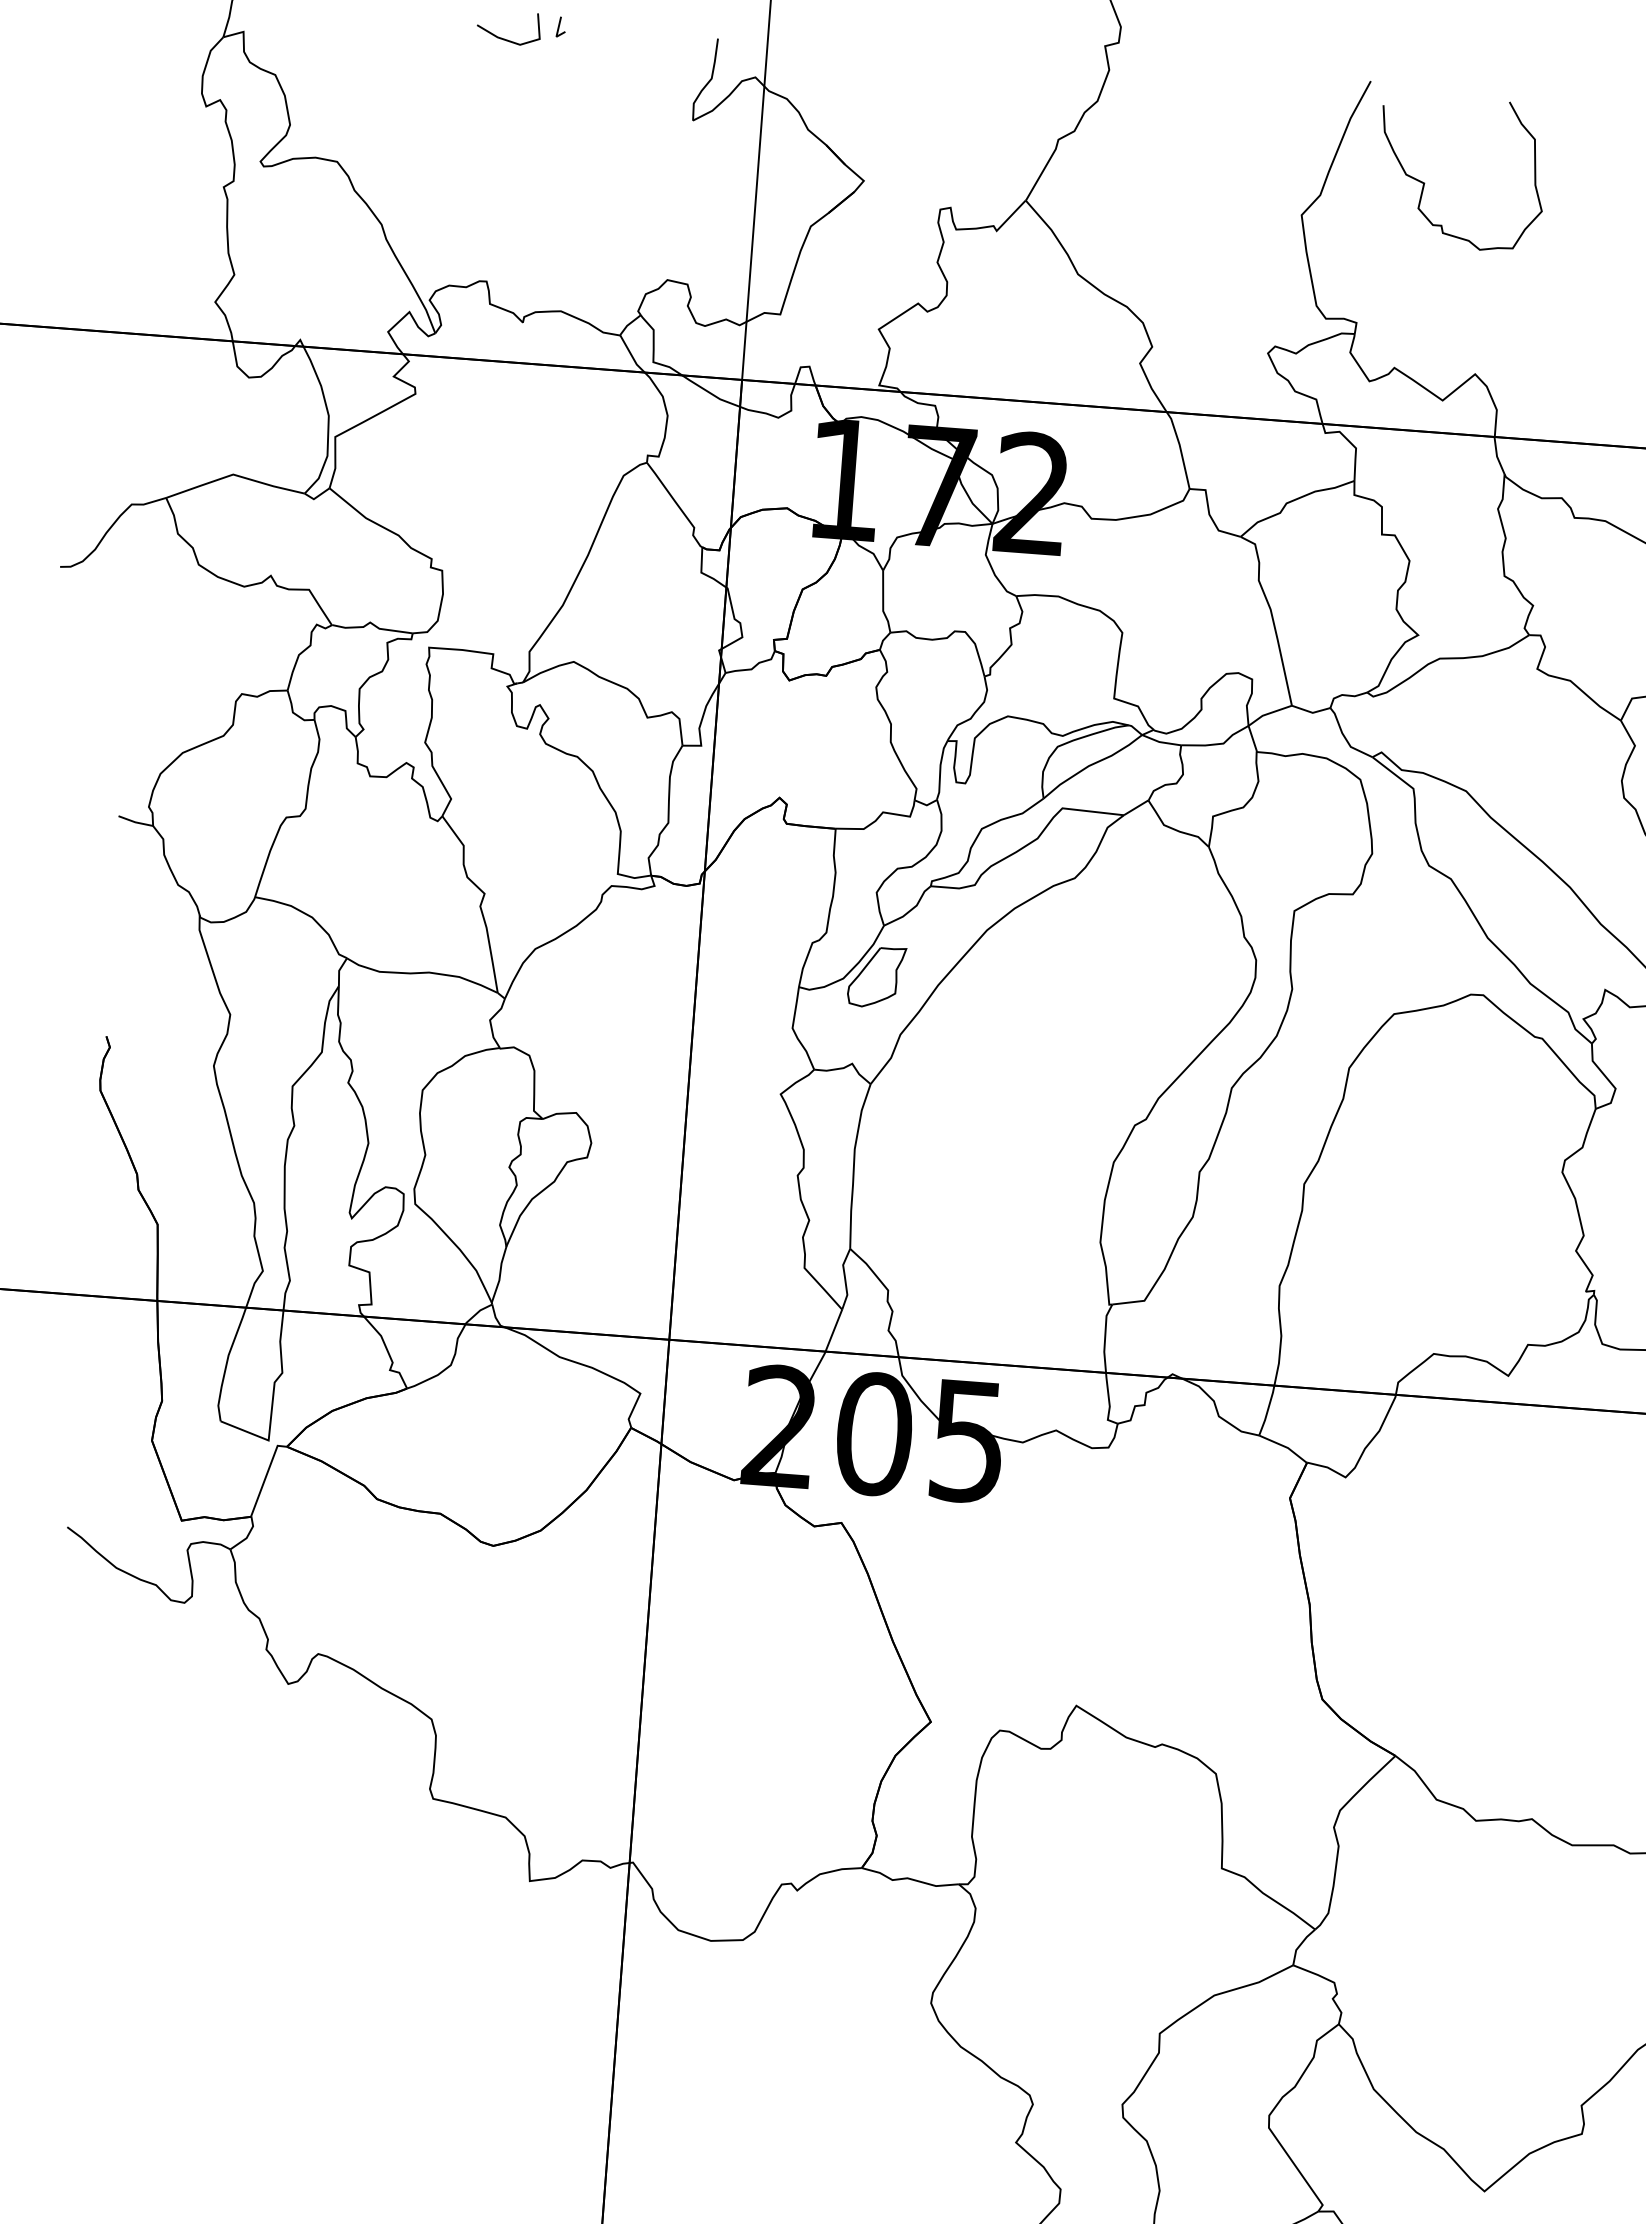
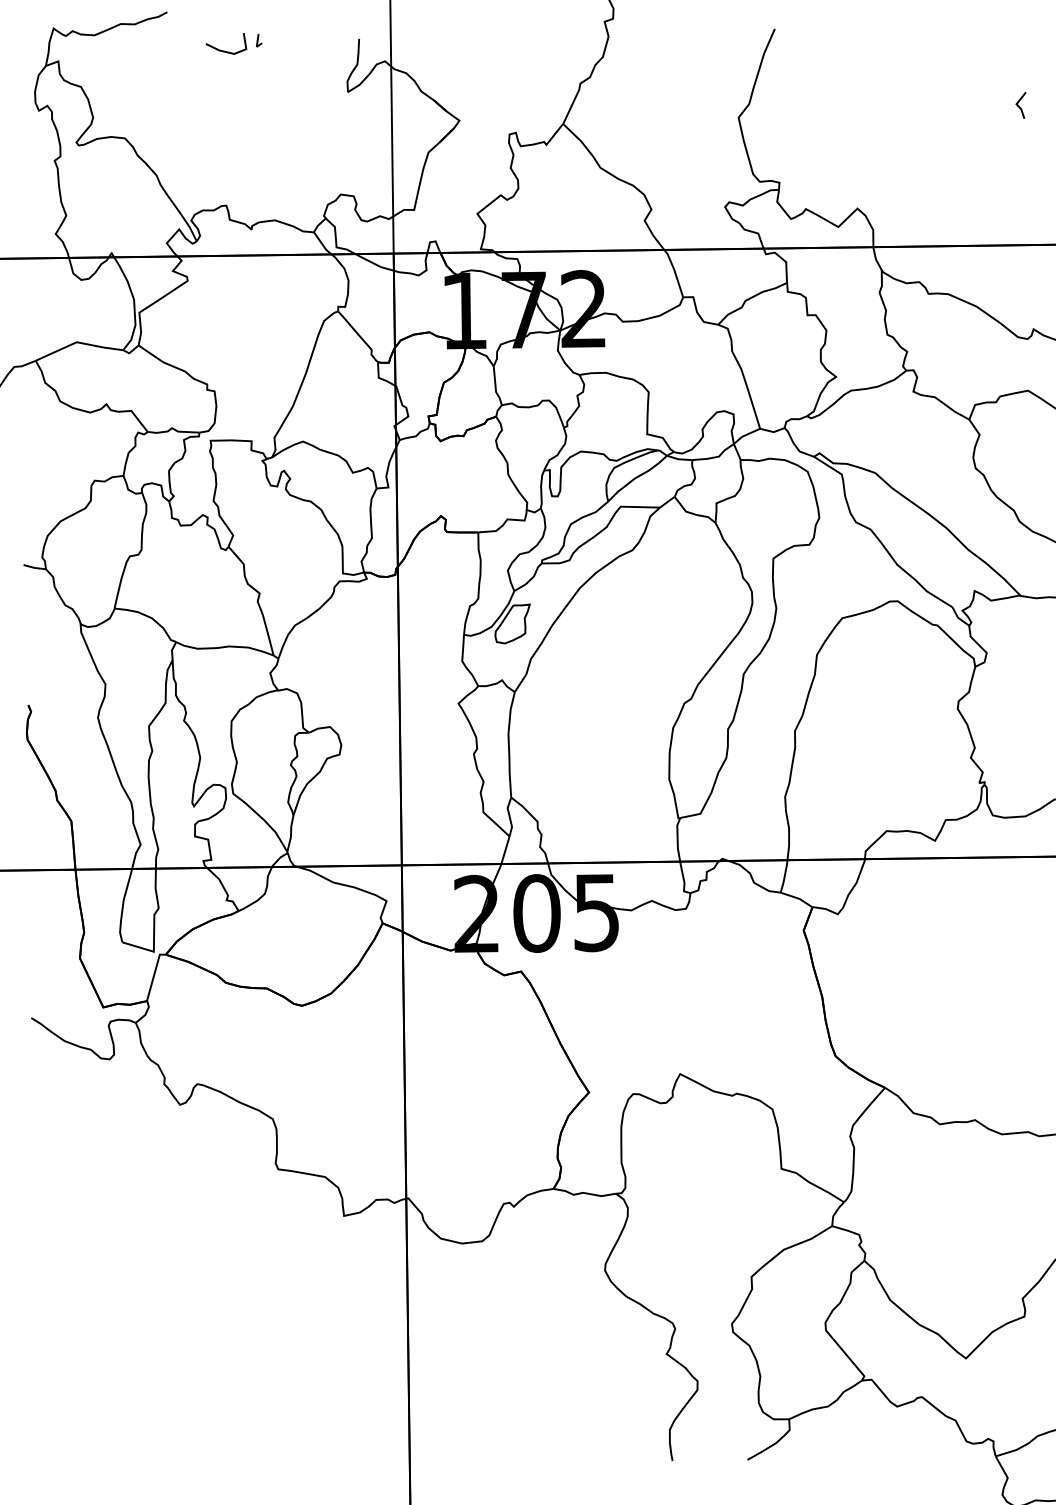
curve: (1425, 183) -> (815, 90), removed

